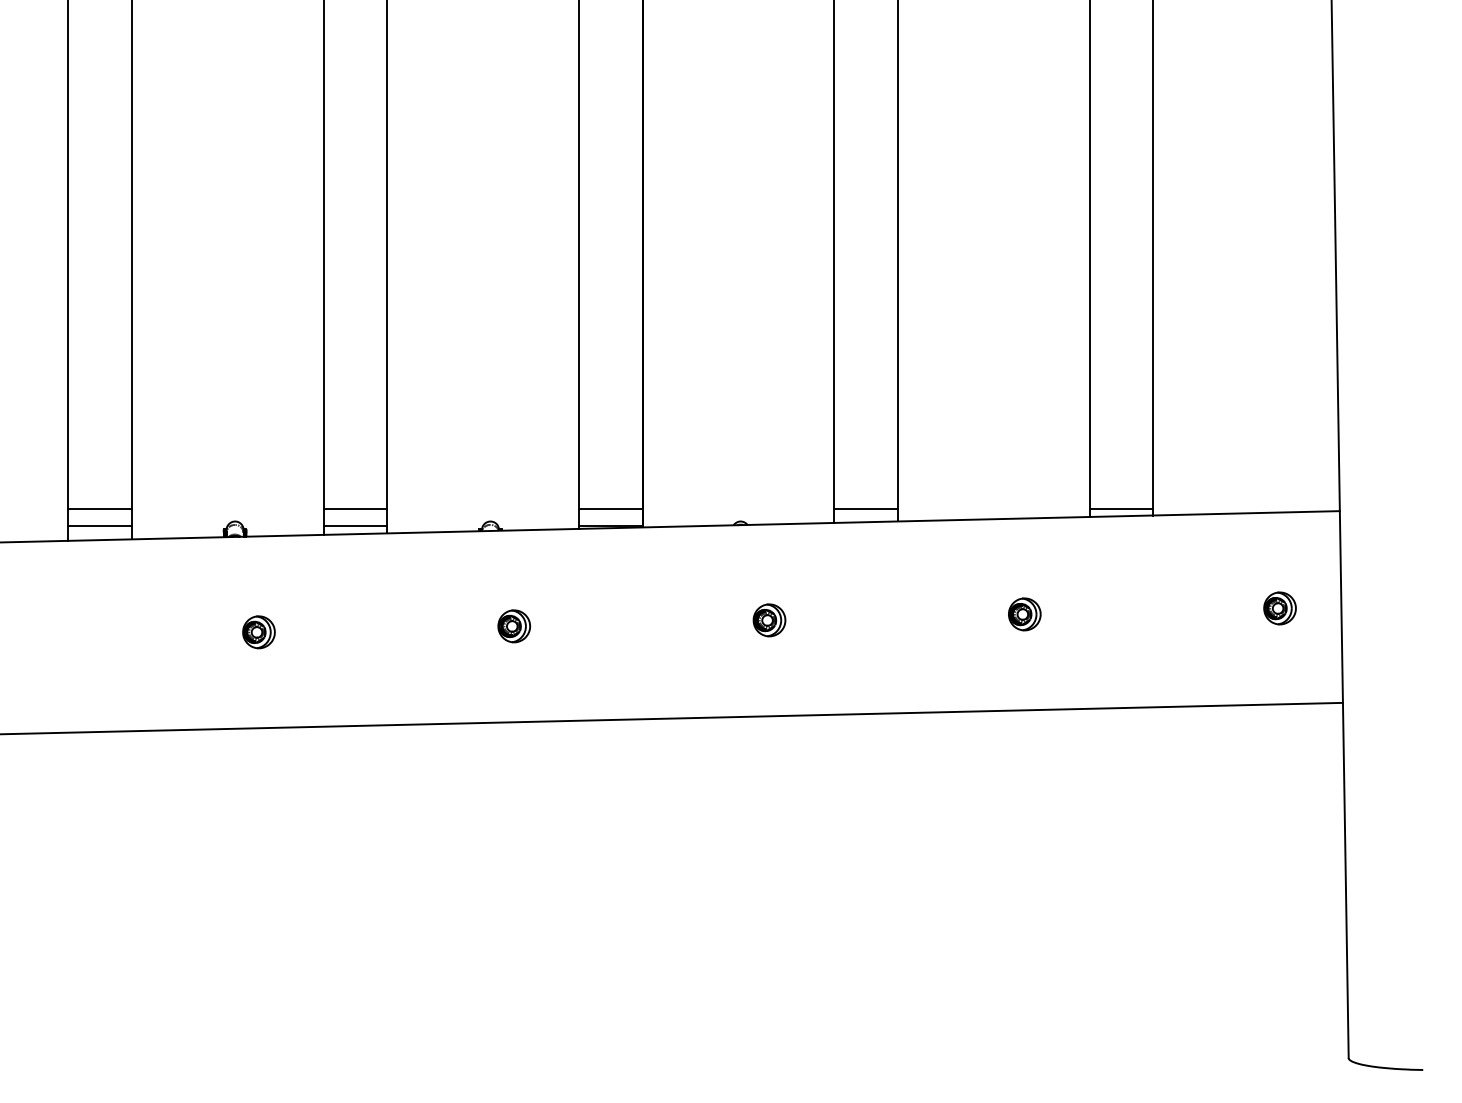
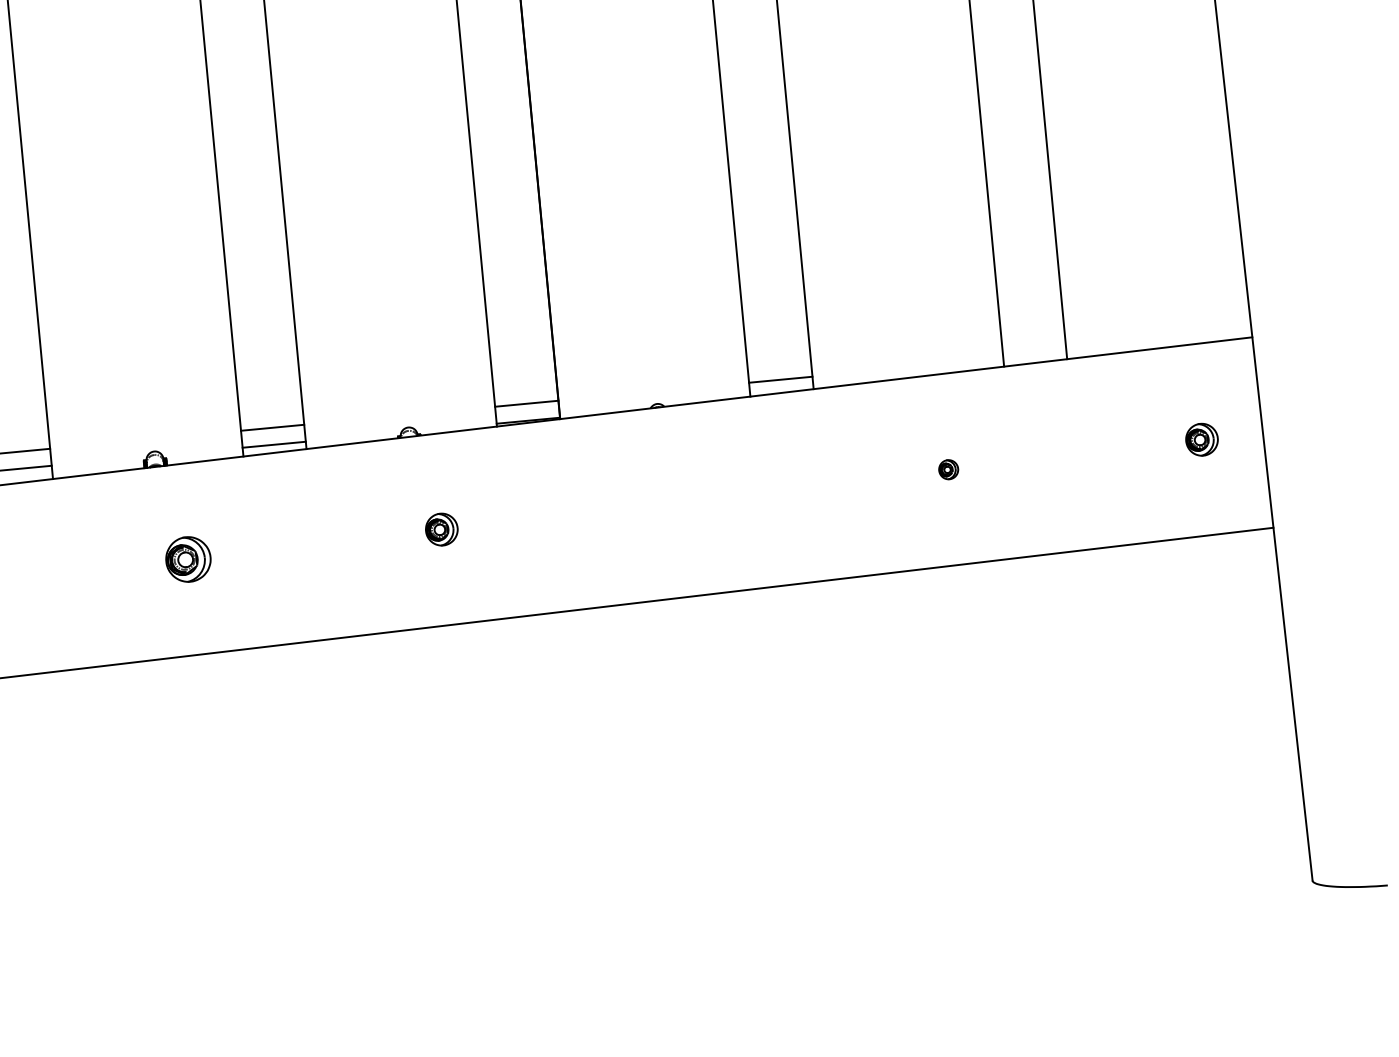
line: (1121, 509) -> (1034, 356), removed
part: (1024, 614) -> (948, 469), size x0.6
part: (769, 620) -> (695, 499), removed
part: (258, 632) -> (187, 559), size x1.4

